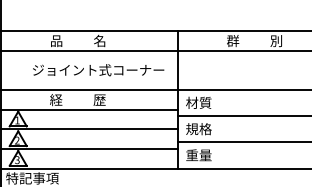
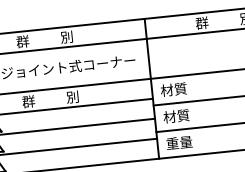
text: (77, 40) -> (44, 39), 品          名 -> 群          別
text: (77, 100) -> (50, 99), 経          歴 -> 群          別
text: (198, 129) -> (176, 116), 規格 -> 材質

